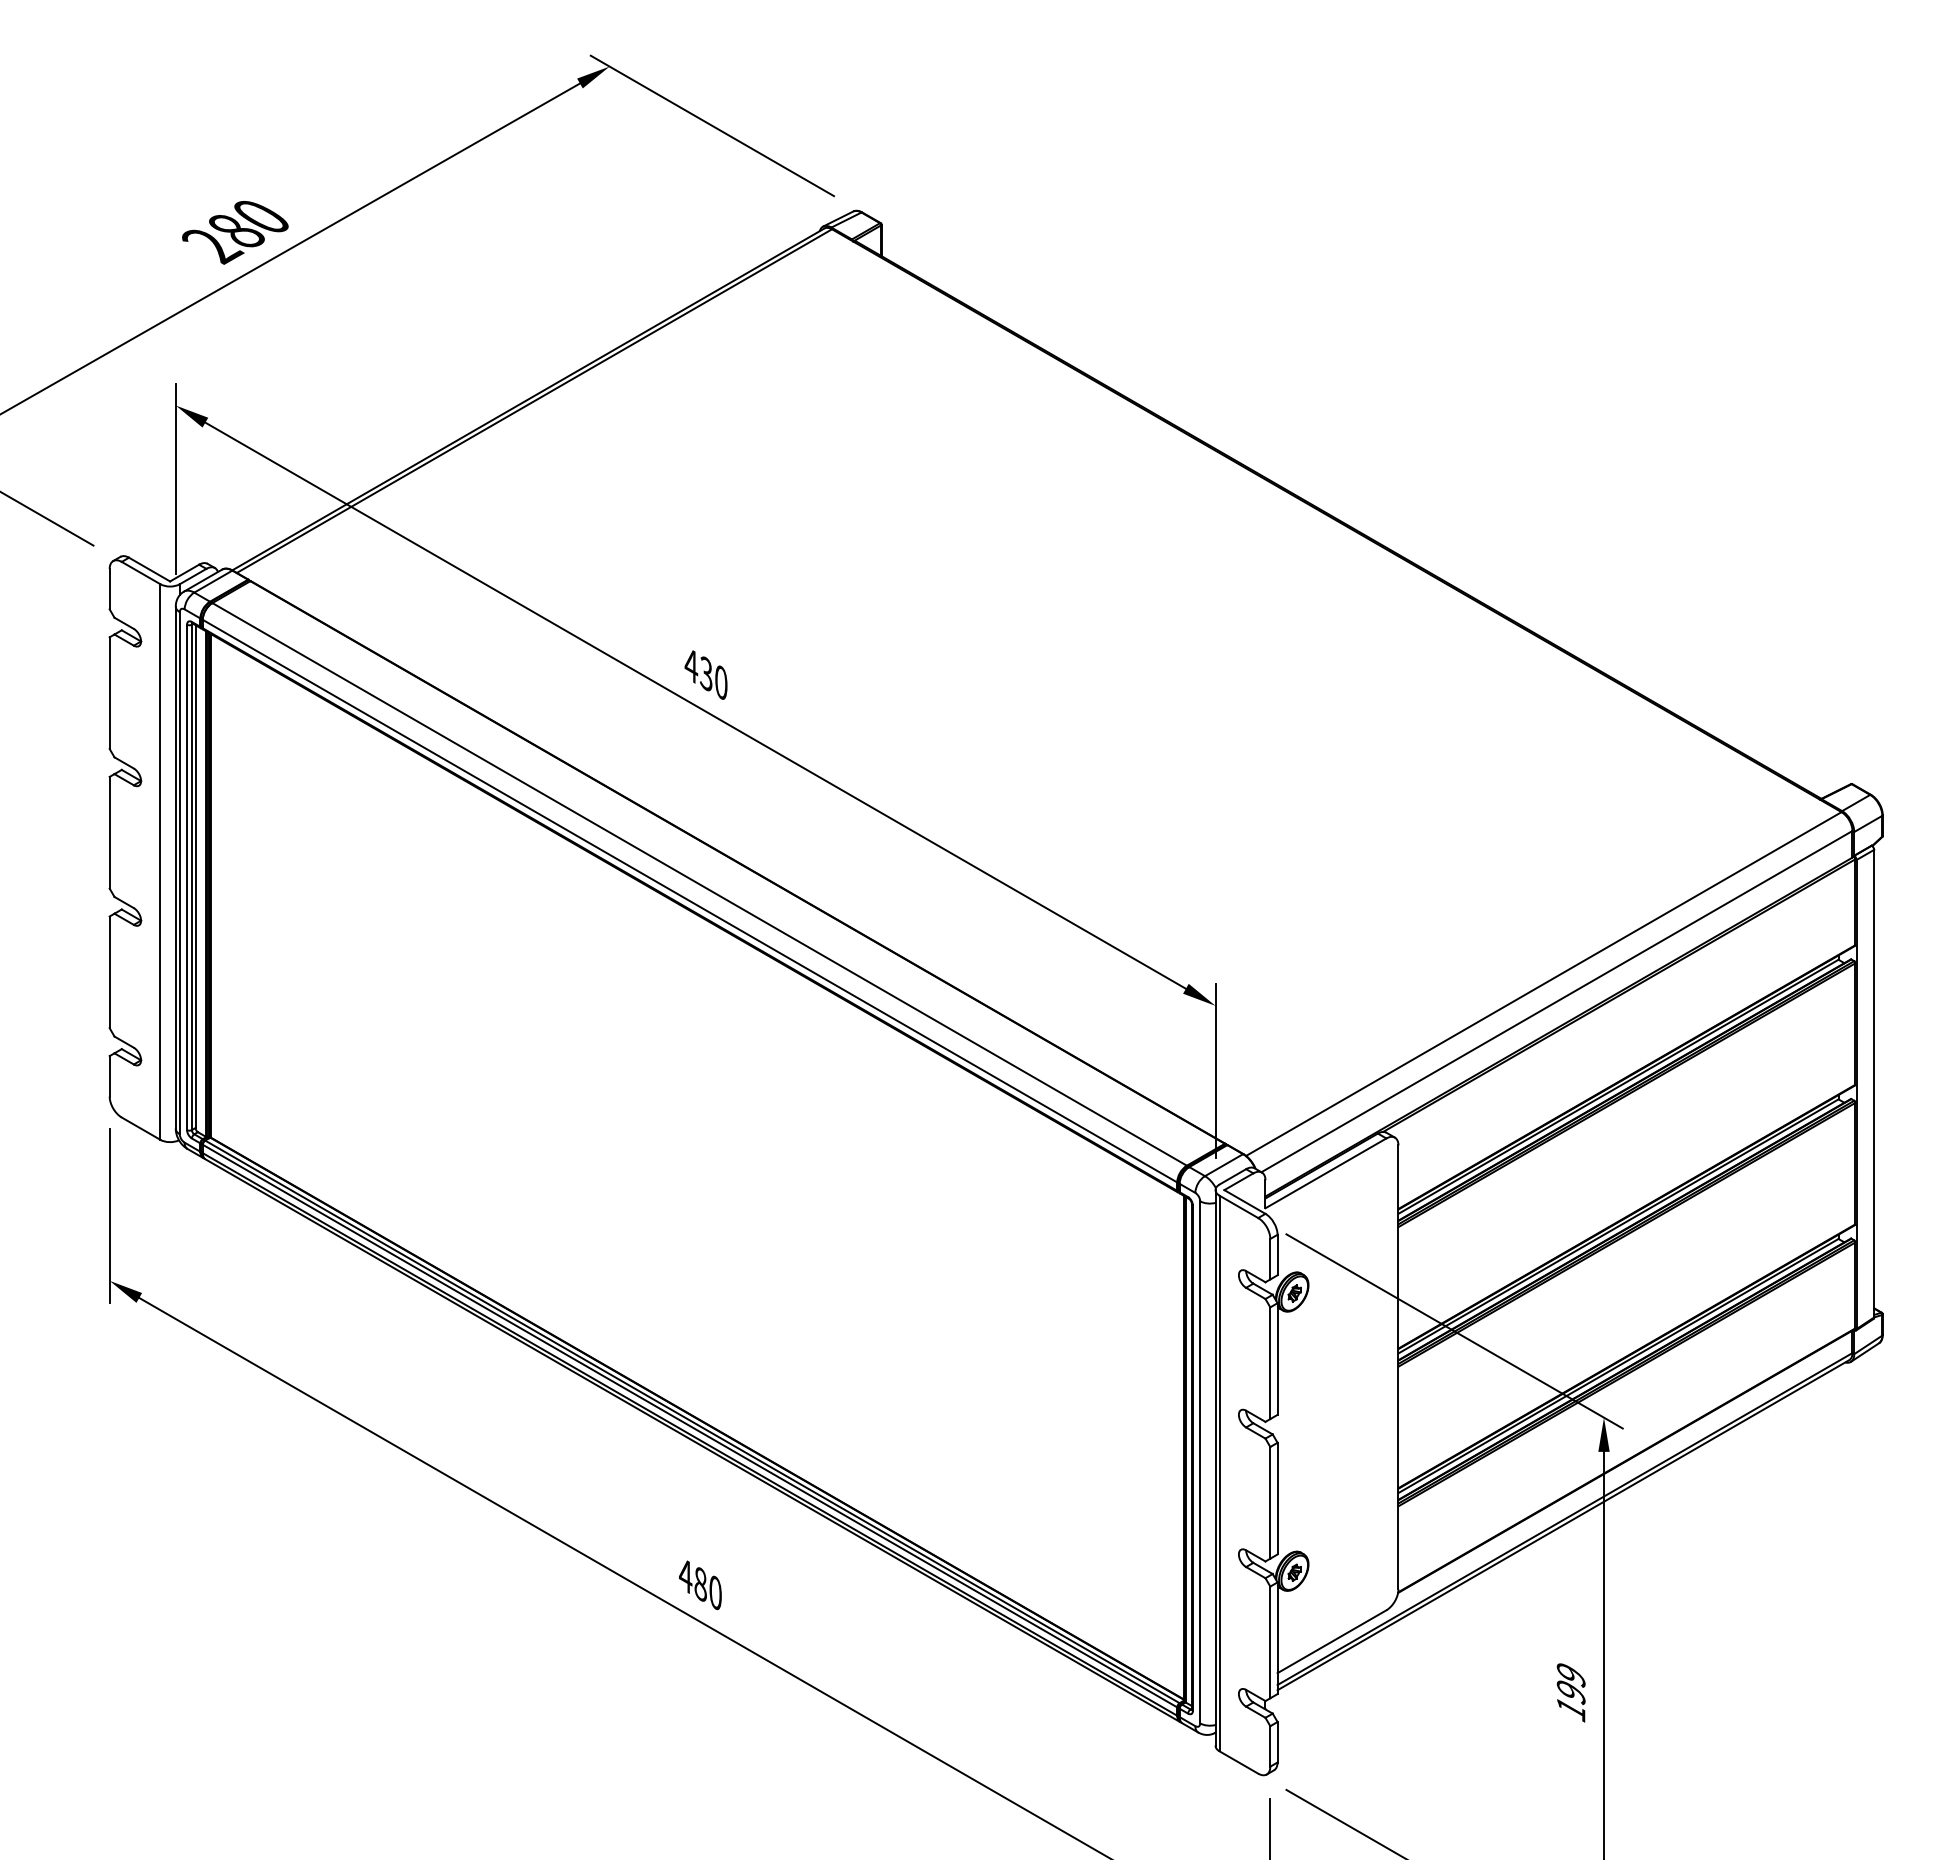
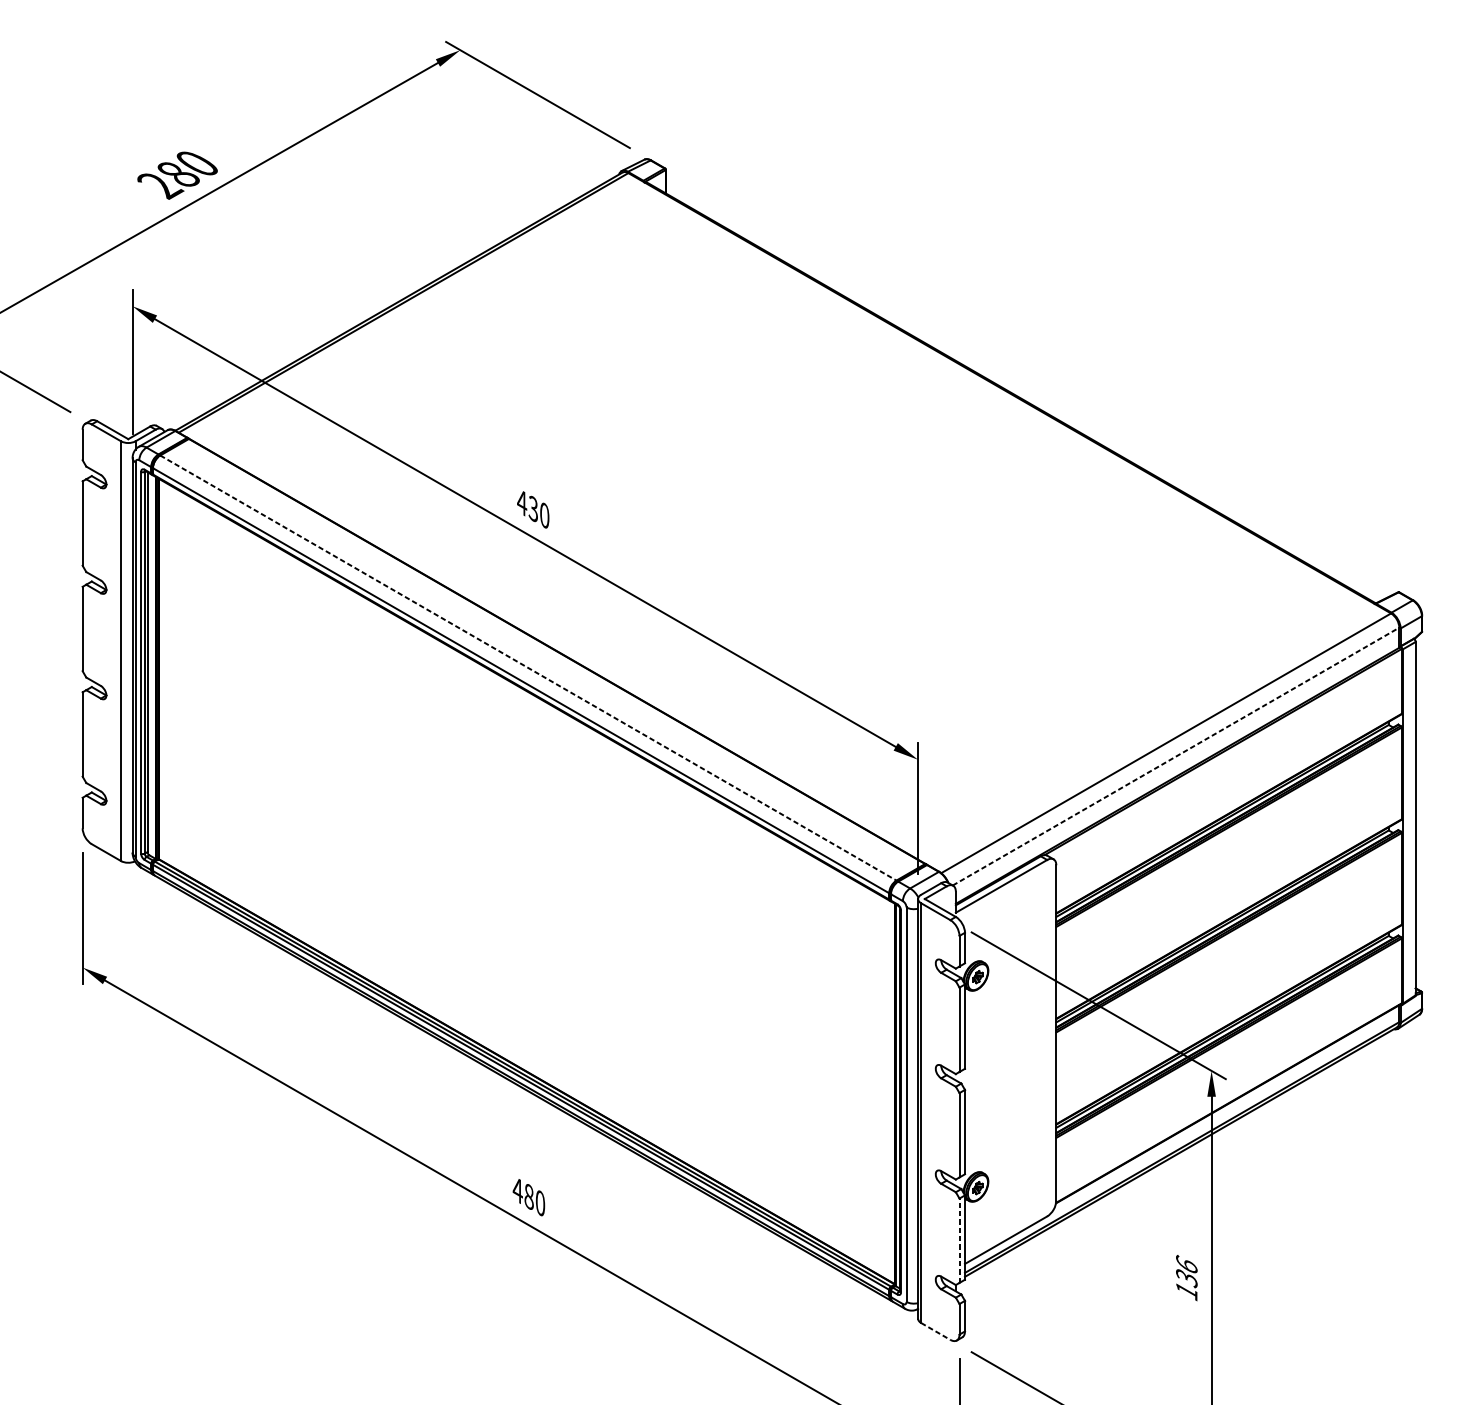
line: (699, 884) -> (528, 668), solid -> dashed
line: (1557, 1001) -> (1176, 756), solid -> dashed
line: (1270, 1642) -> (959, 1240), solid -> dashed
text: (1570, 1683) -> (1186, 1271), 199 -> 136
line: (1239, 1762) -> (936, 1331), solid -> dashed

